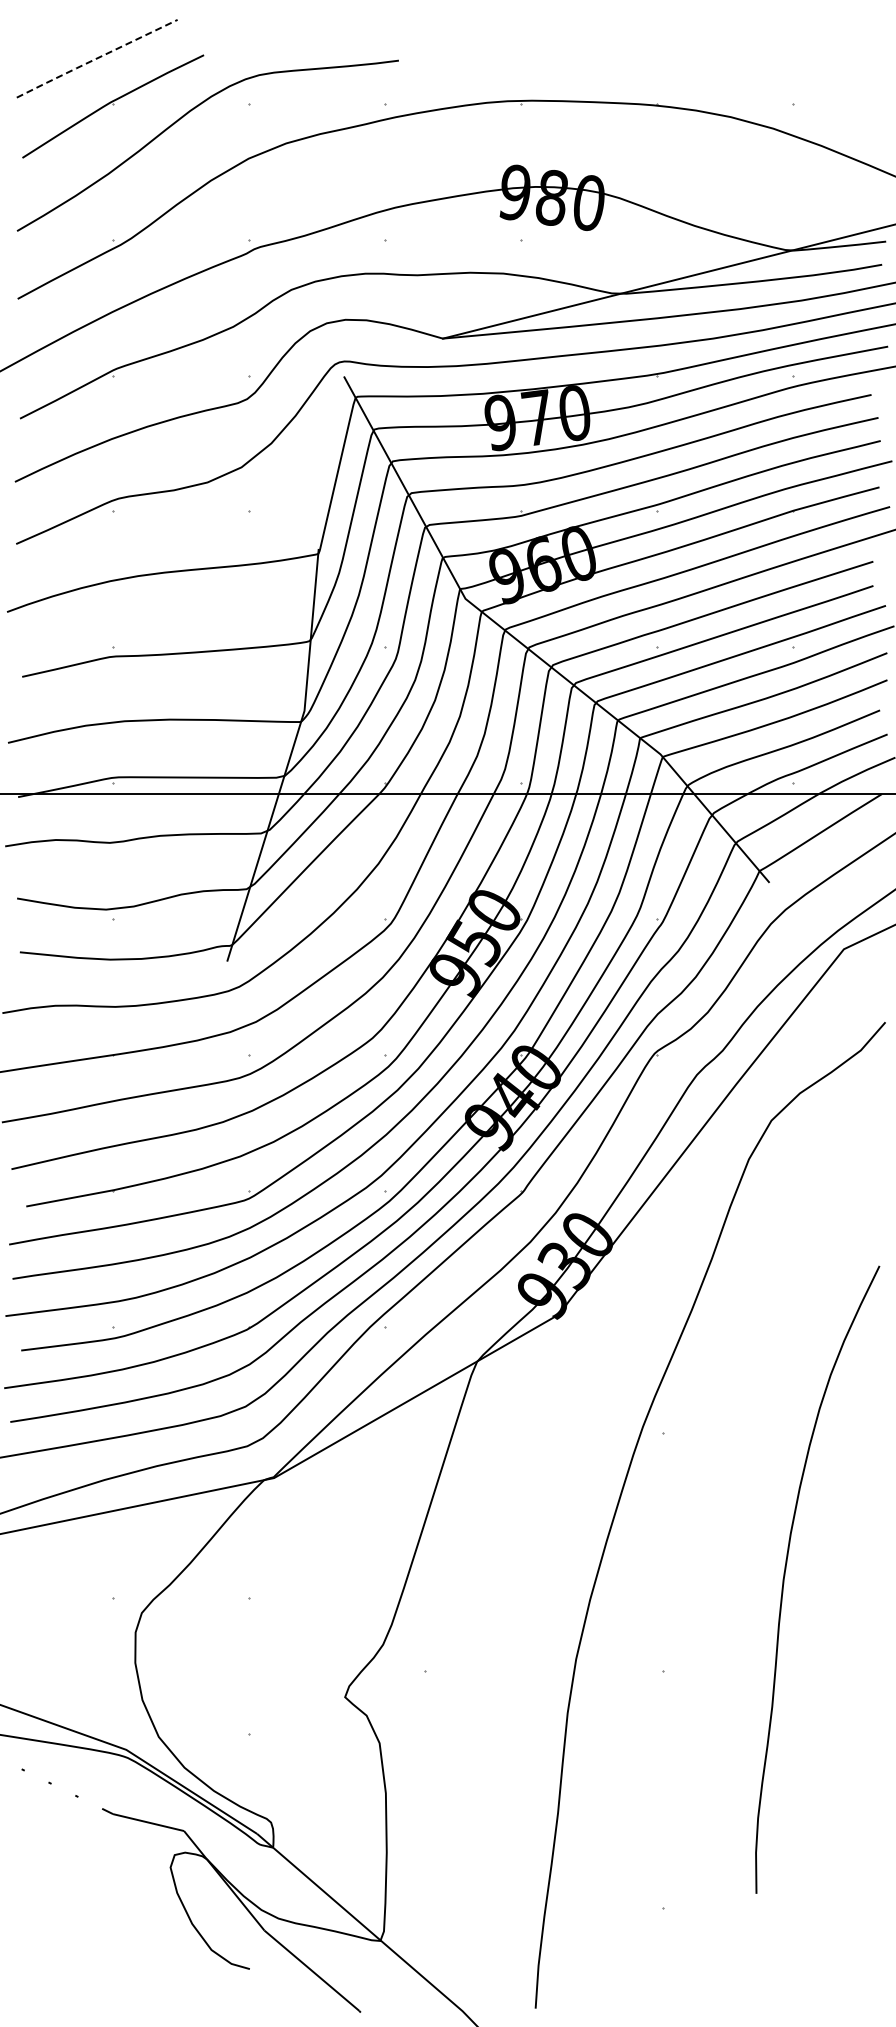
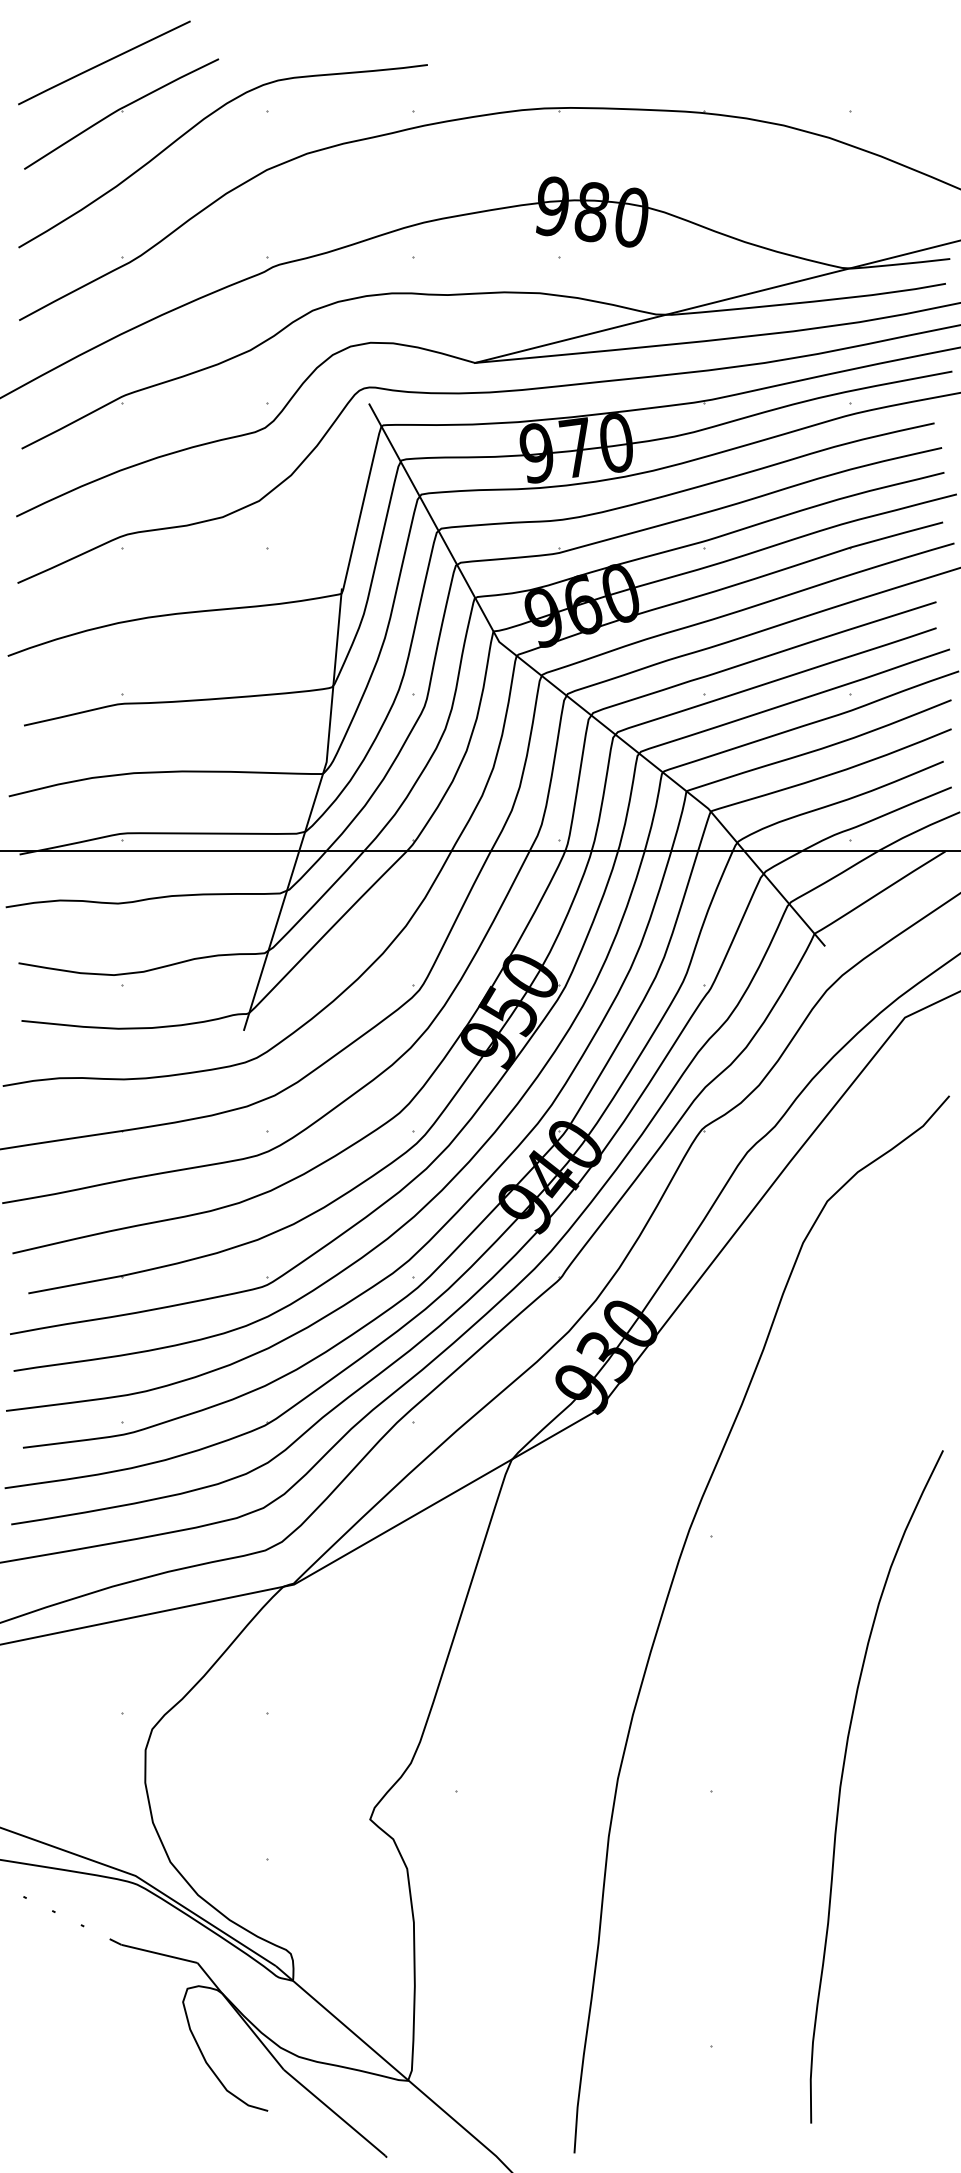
line: (96, 58) -> (103, 62), dashed -> solid
curve: (785, 1576) -> (842, 1783), moved

